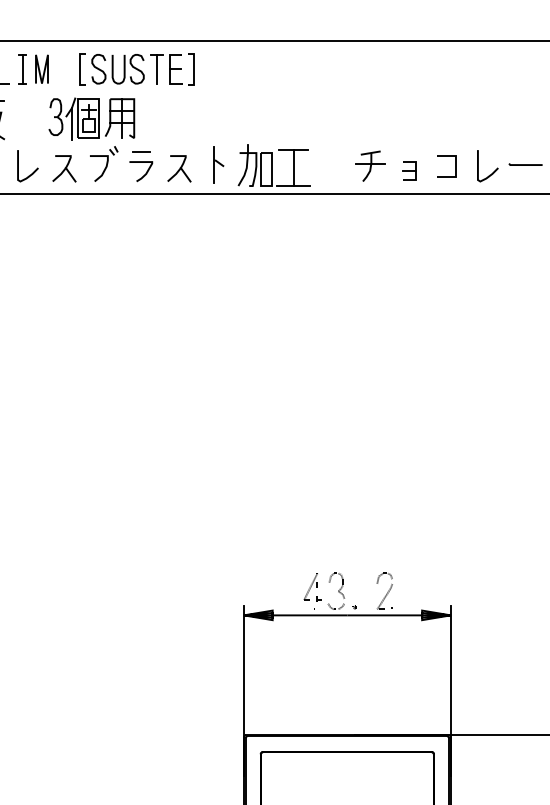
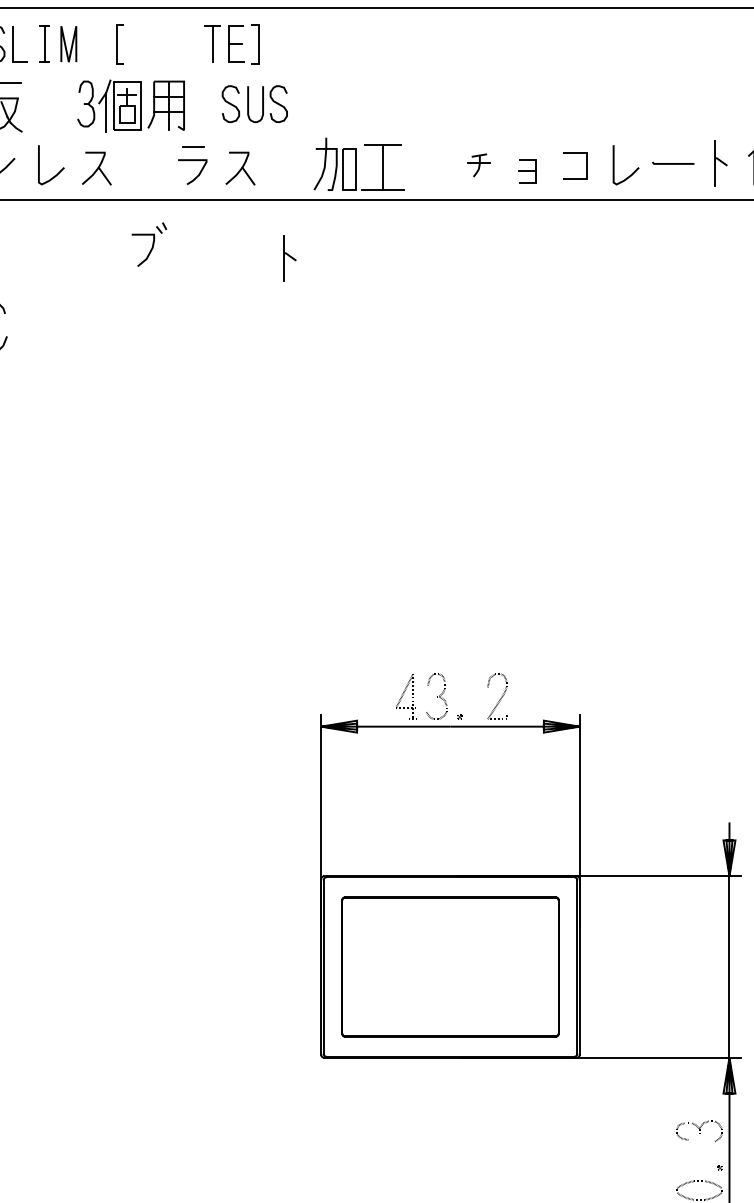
part: (117, 68) -> (254, 103), moved
part: (104, 163) -> (149, 244), moved
part: (218, 164) -> (289, 258), moved
part: (369, 166) -> (478, 165), size x0.6

